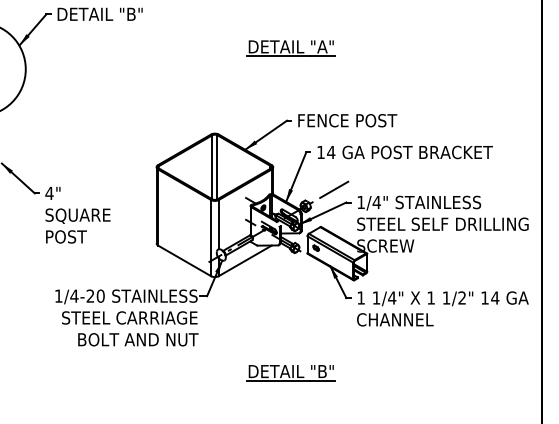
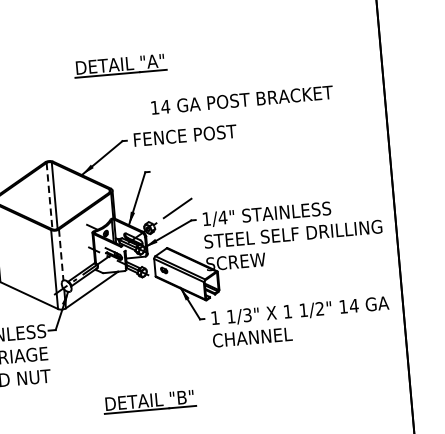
text: (404, 152) -> (241, 100), moved
line: (212, 167) -> (49, 196), solid -> dashed
line: (218, 224) -> (60, 254), solid -> dashed
text: (392, 297) -> (247, 314), 1/4" -> 1/3"

